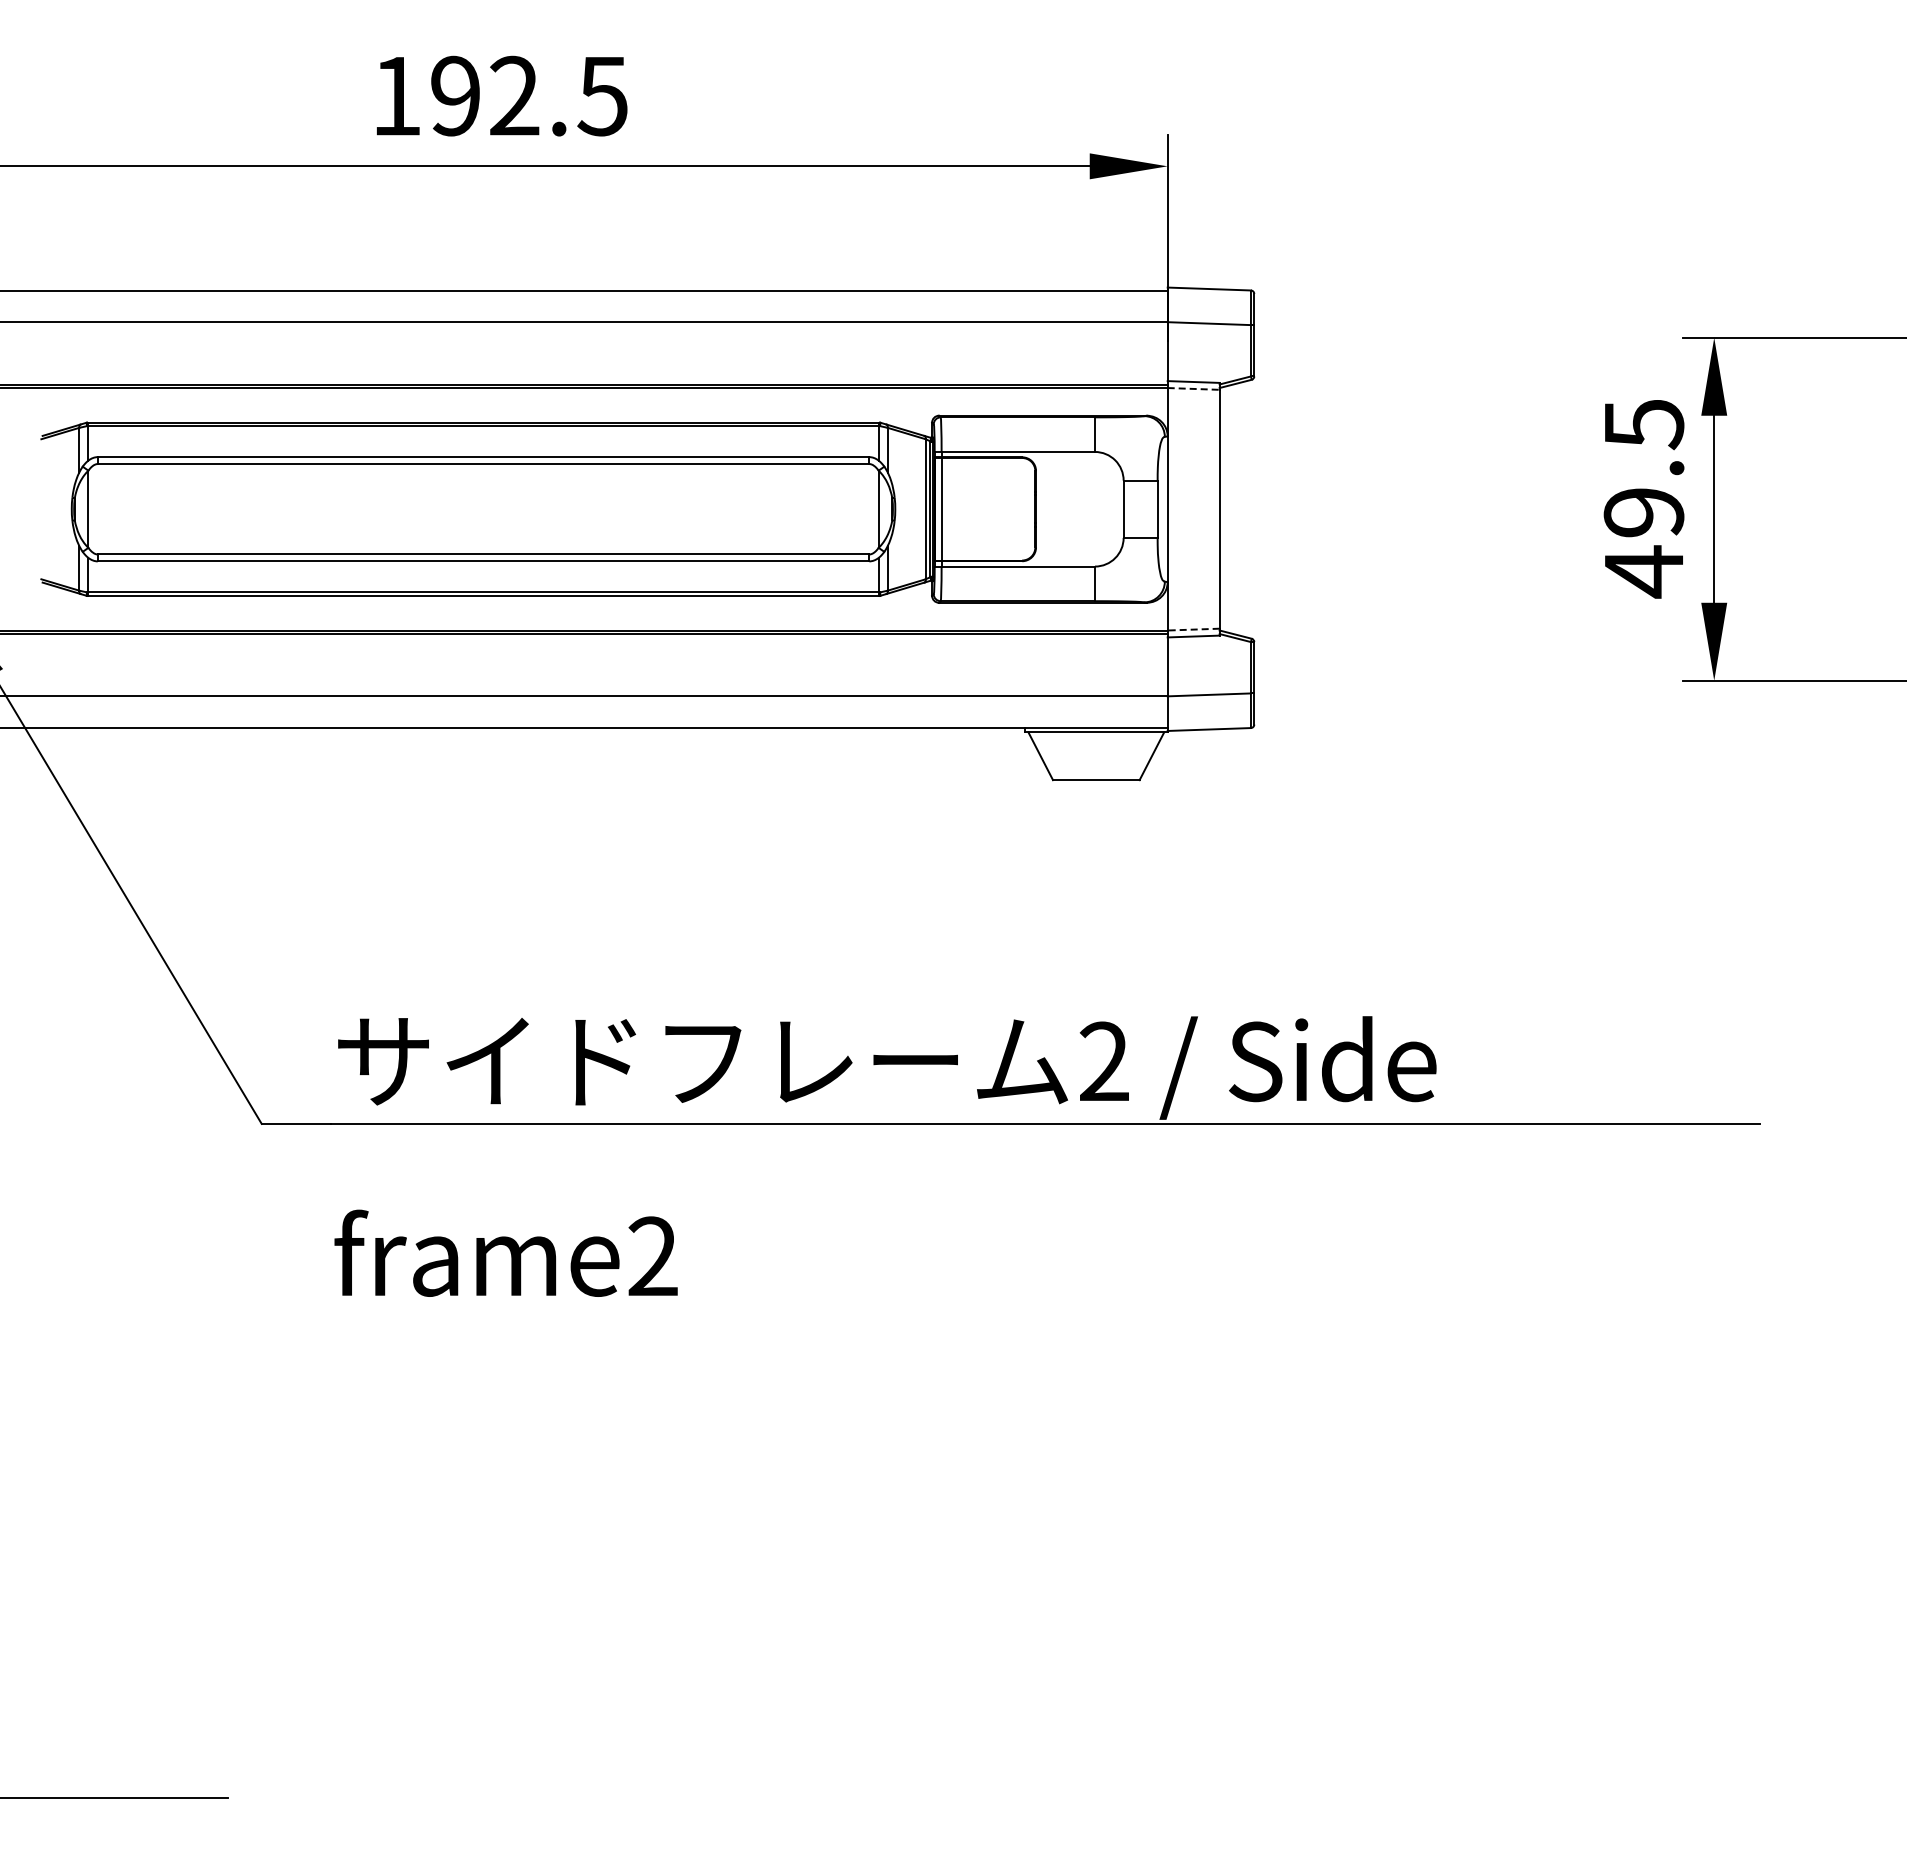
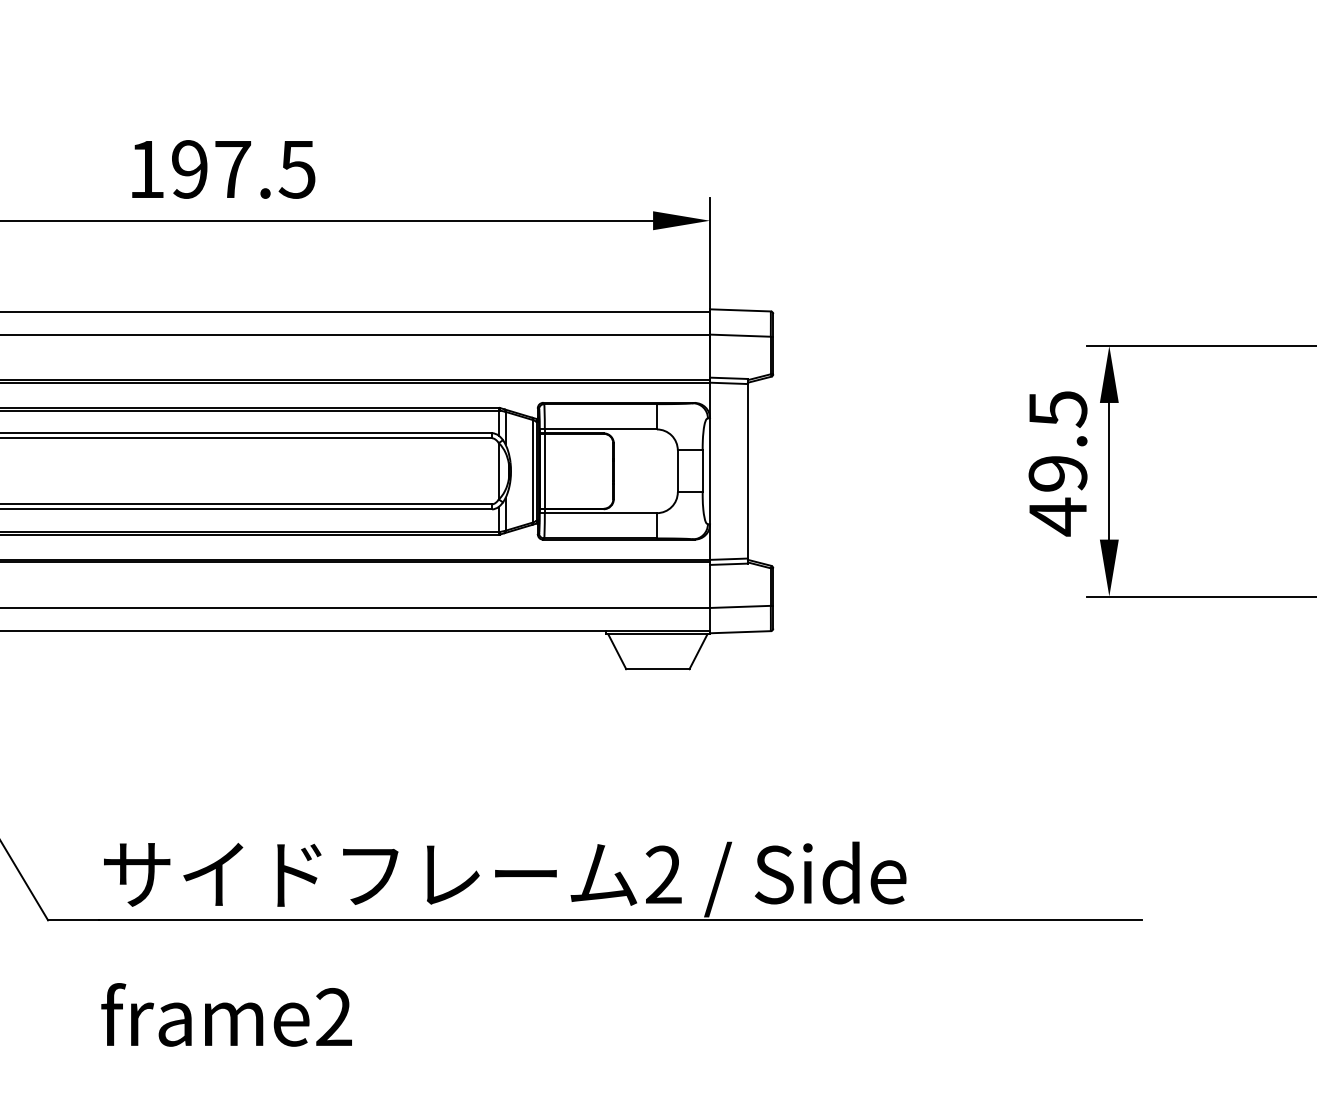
text: (514, 95) -> (232, 168), 192.5 -> 197.5
line: (1193, 388) -> (728, 383), dashed -> solid
line: (1193, 629) -> (728, 559), dashed -> solid

